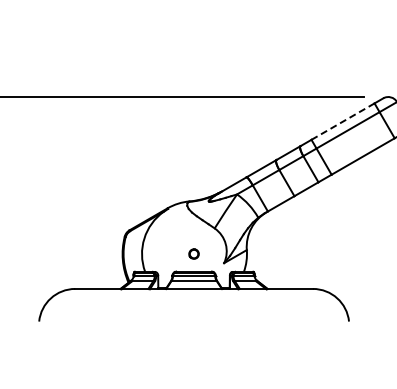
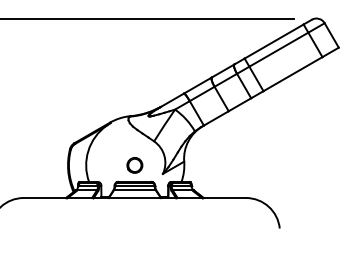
line: (343, 121) -> (274, 41), dashed -> solid
circle: (193, 253) -> (134, 164), size x1.67

